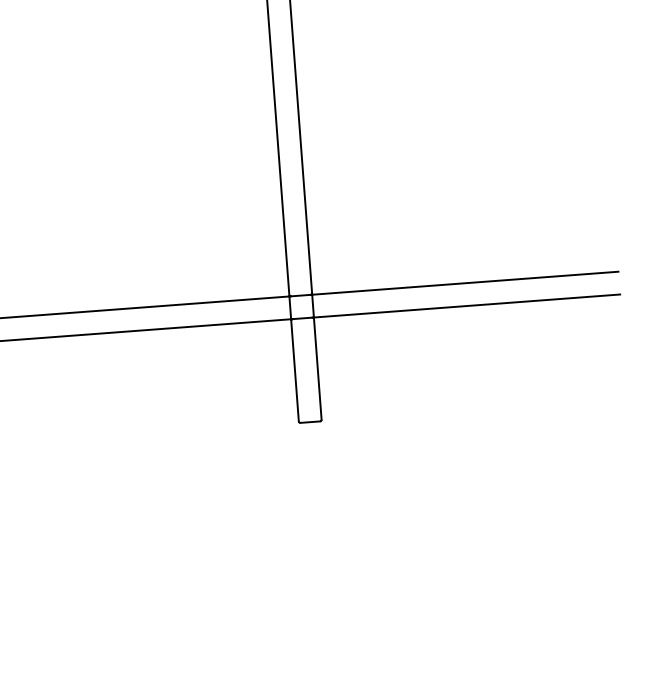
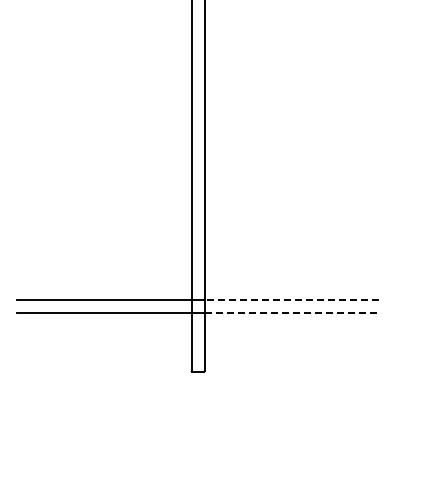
line: (464, 282) -> (291, 299), solid -> dashed
line: (468, 305) -> (292, 312), solid -> dashed

